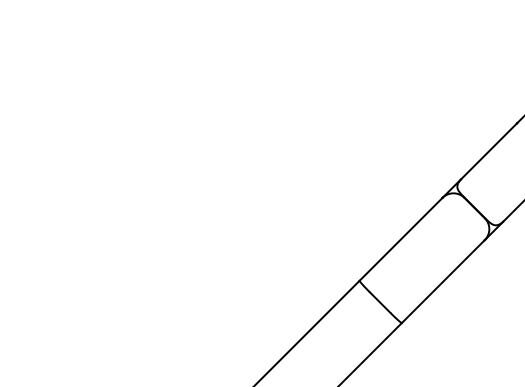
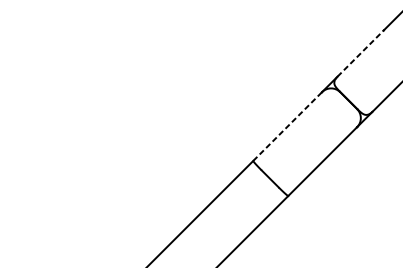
line: (489, 151) -> (360, 53), solid -> dashed
line: (401, 239) -> (288, 126), solid -> dashed

